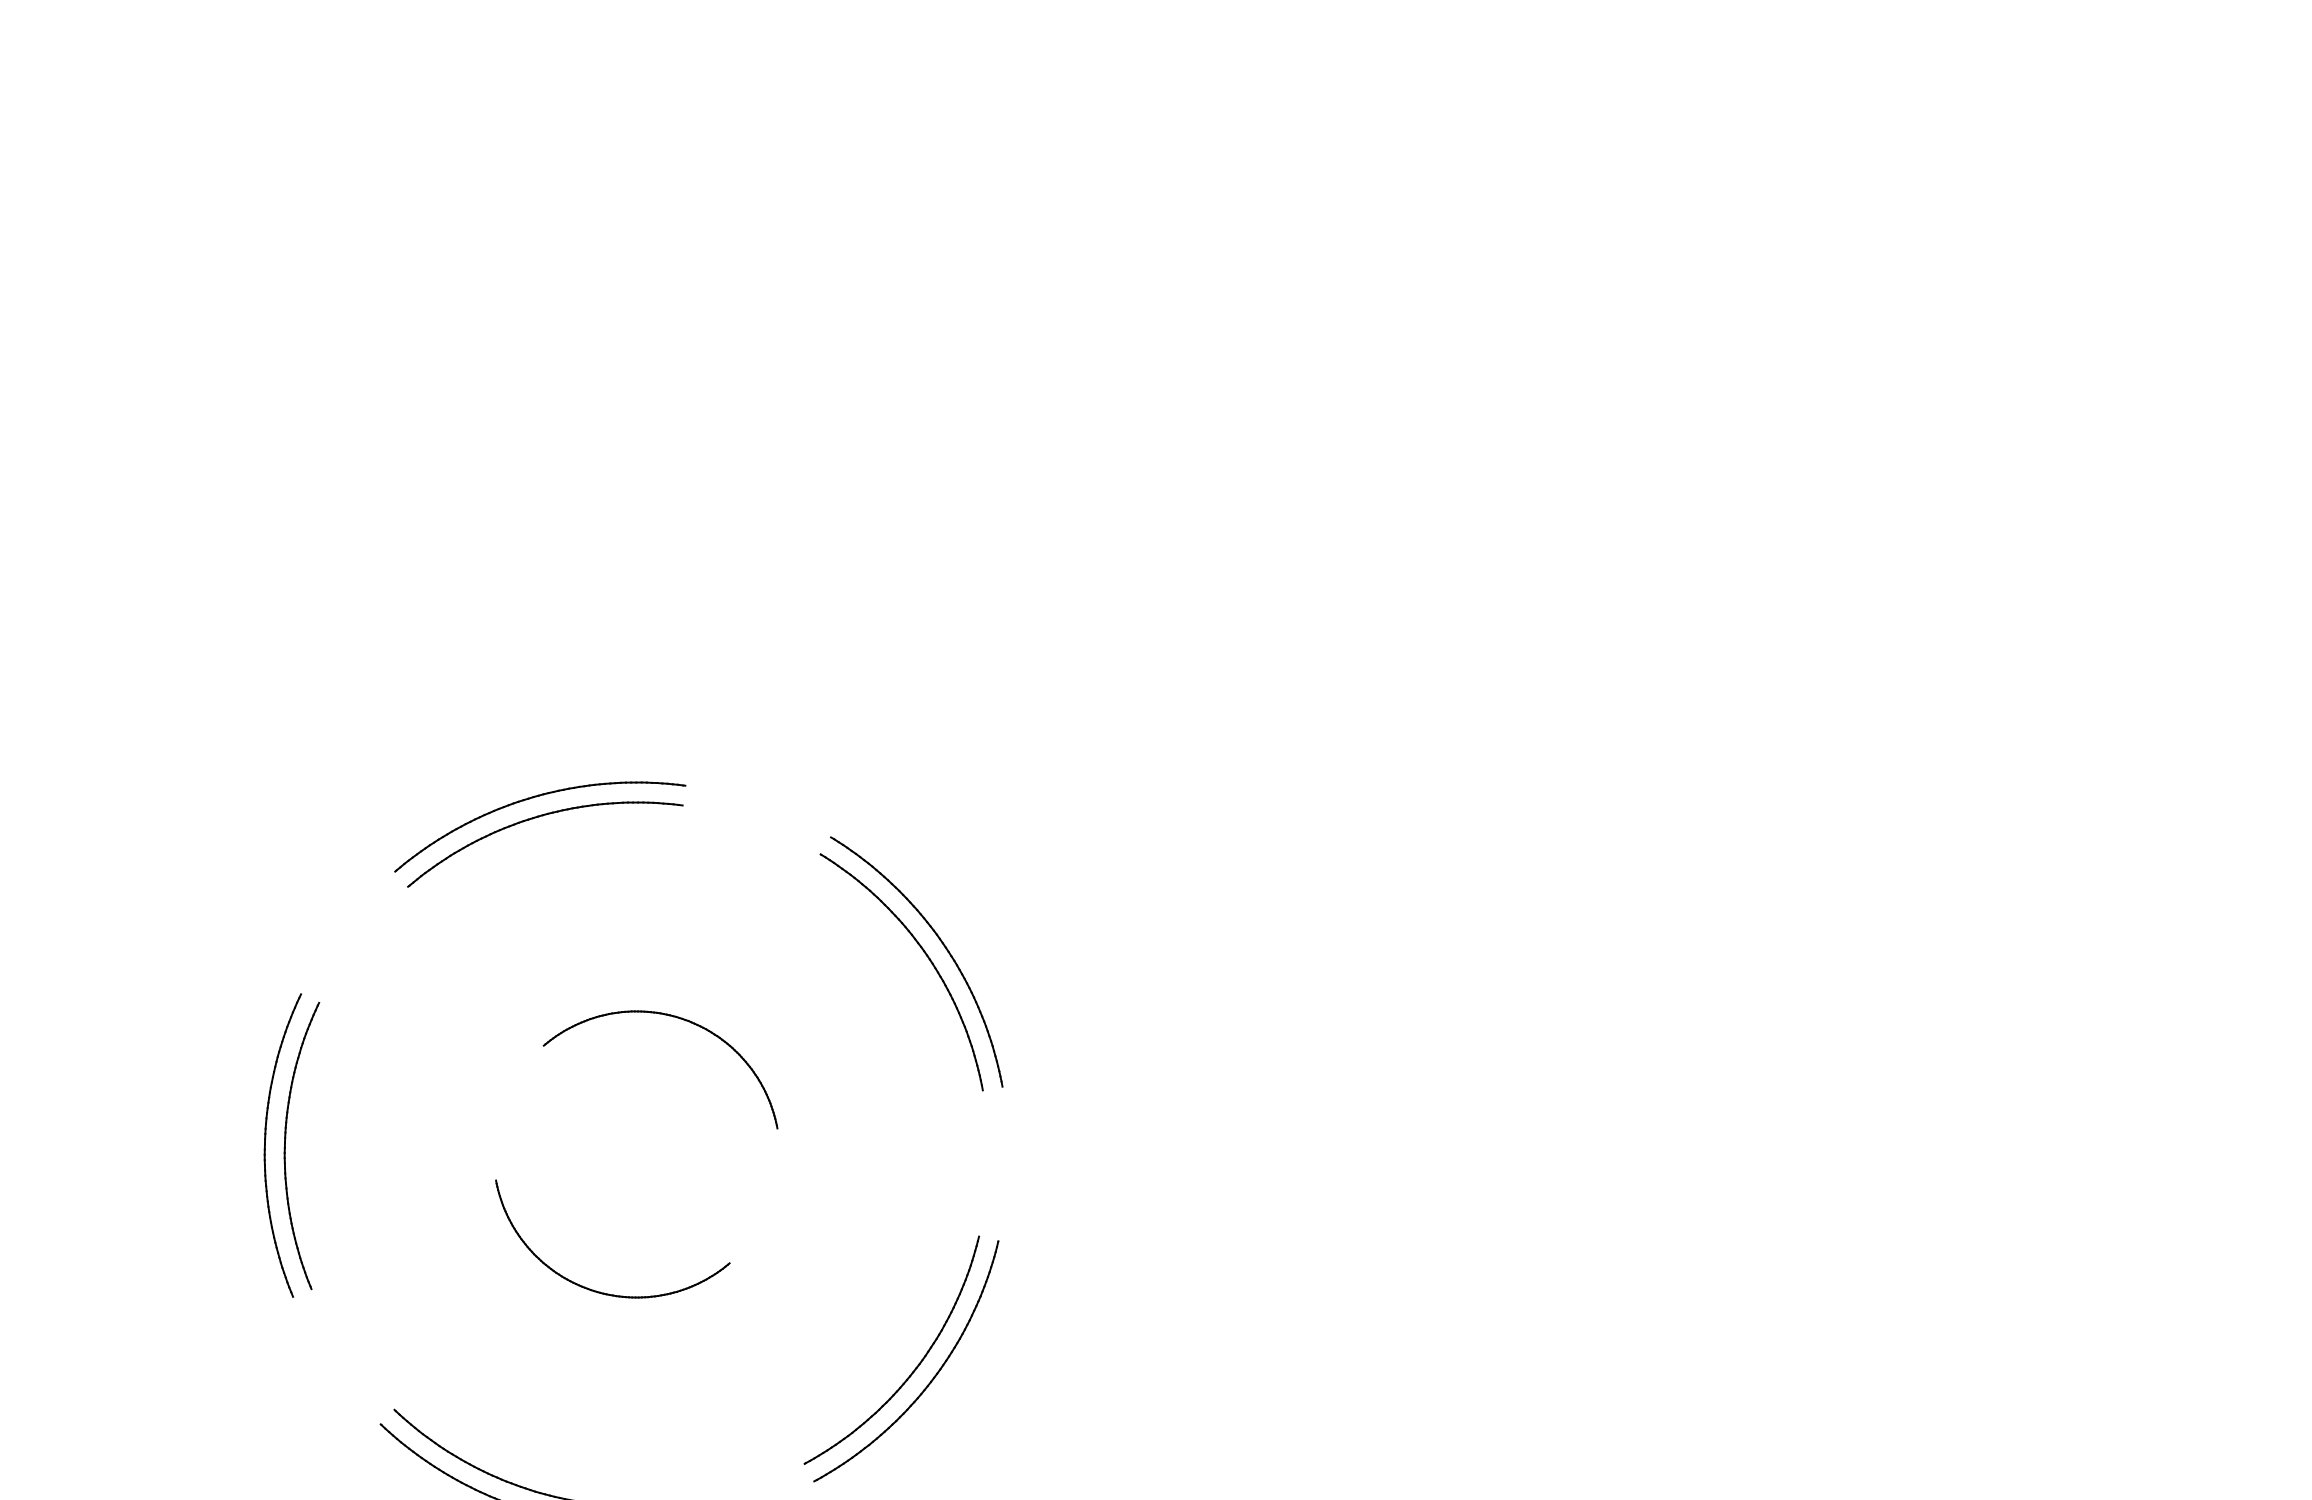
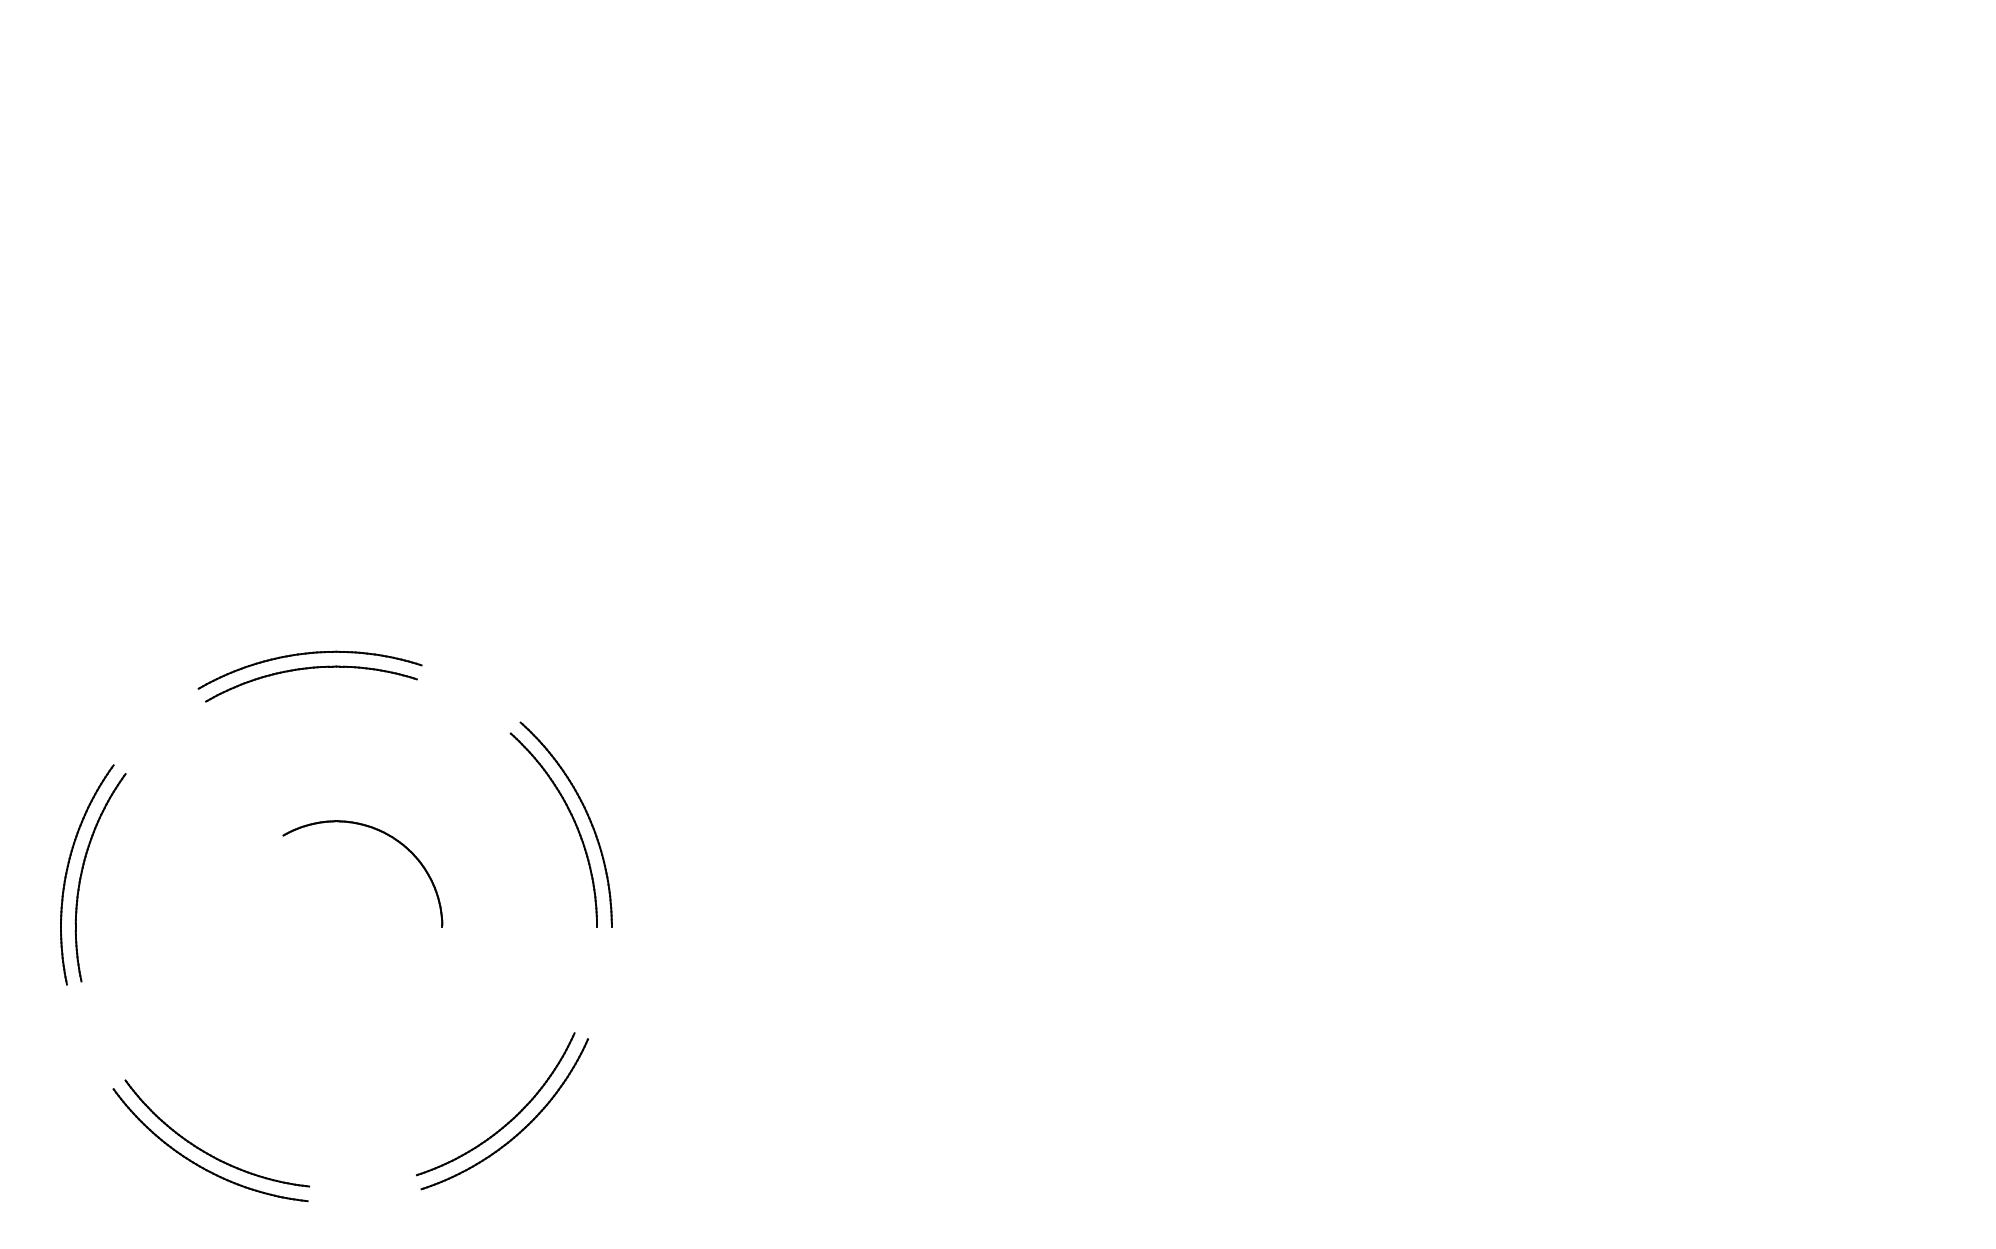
part: (596, 1290) -> (288, 1020), removed

